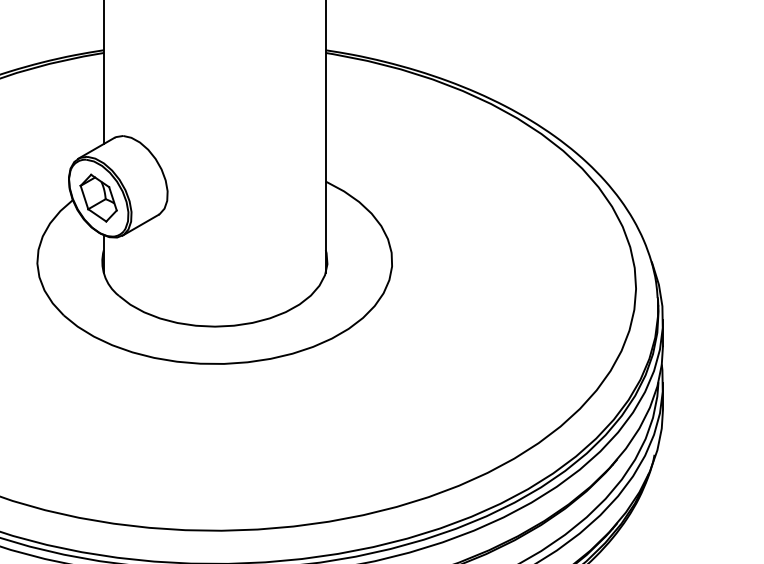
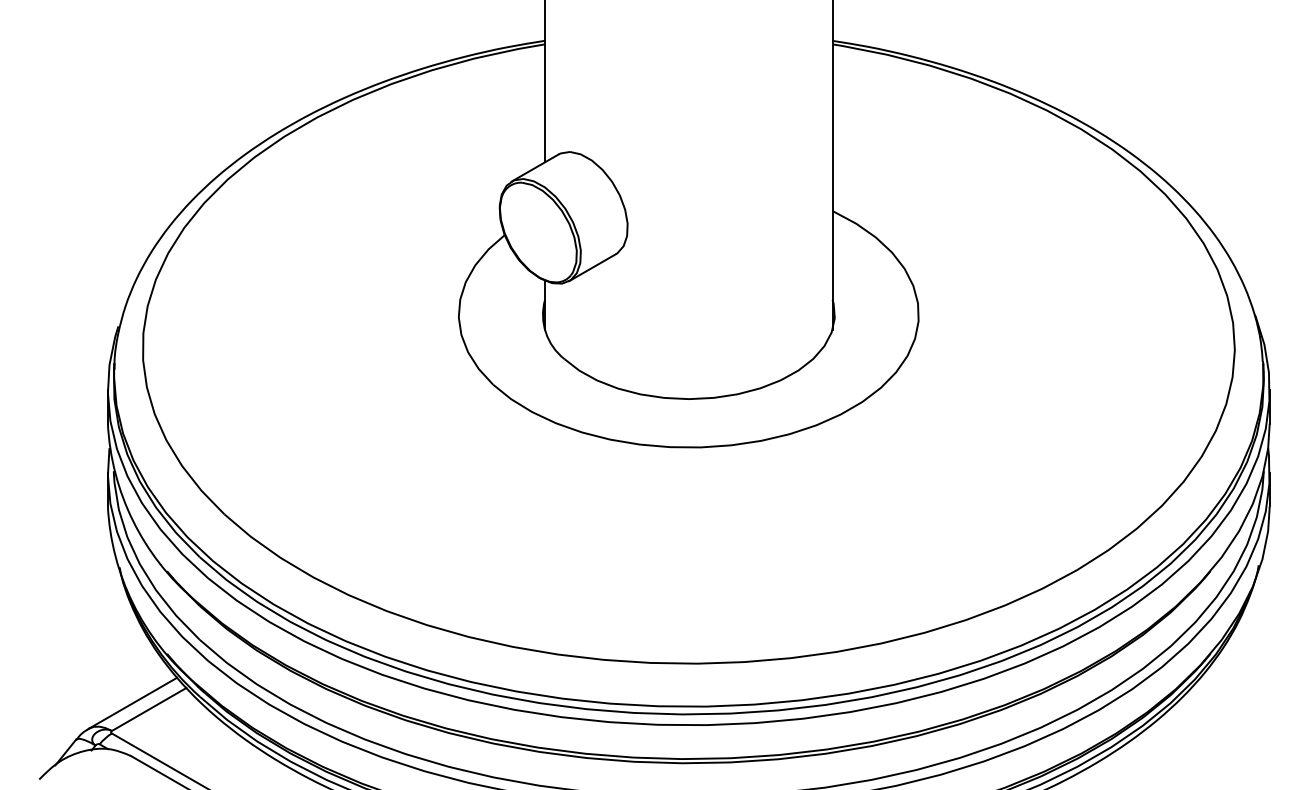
part: (98, 198) -> (537, 232), removed

